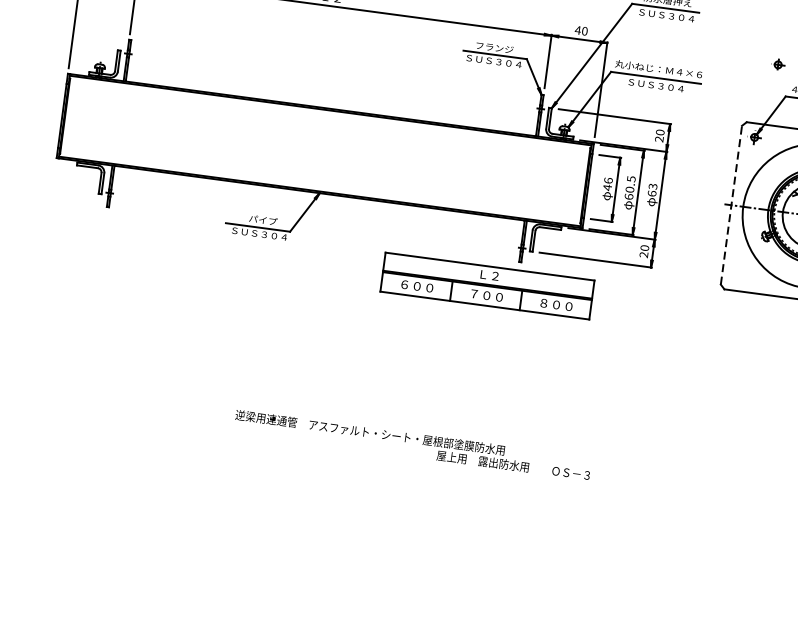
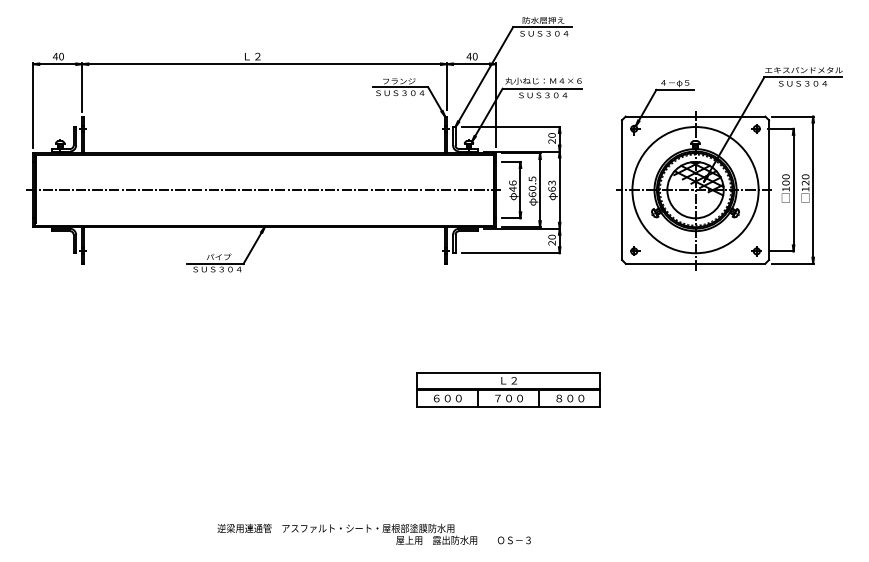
part: (779, 64) -> (635, 250), moved
line: (325, 151) -> (264, 190), added
line: (731, 205) -> (622, 190), dashed -> solid
part: (487, 285) -> (508, 389), moved
text: (412, 444) -> (373, 533), moved

